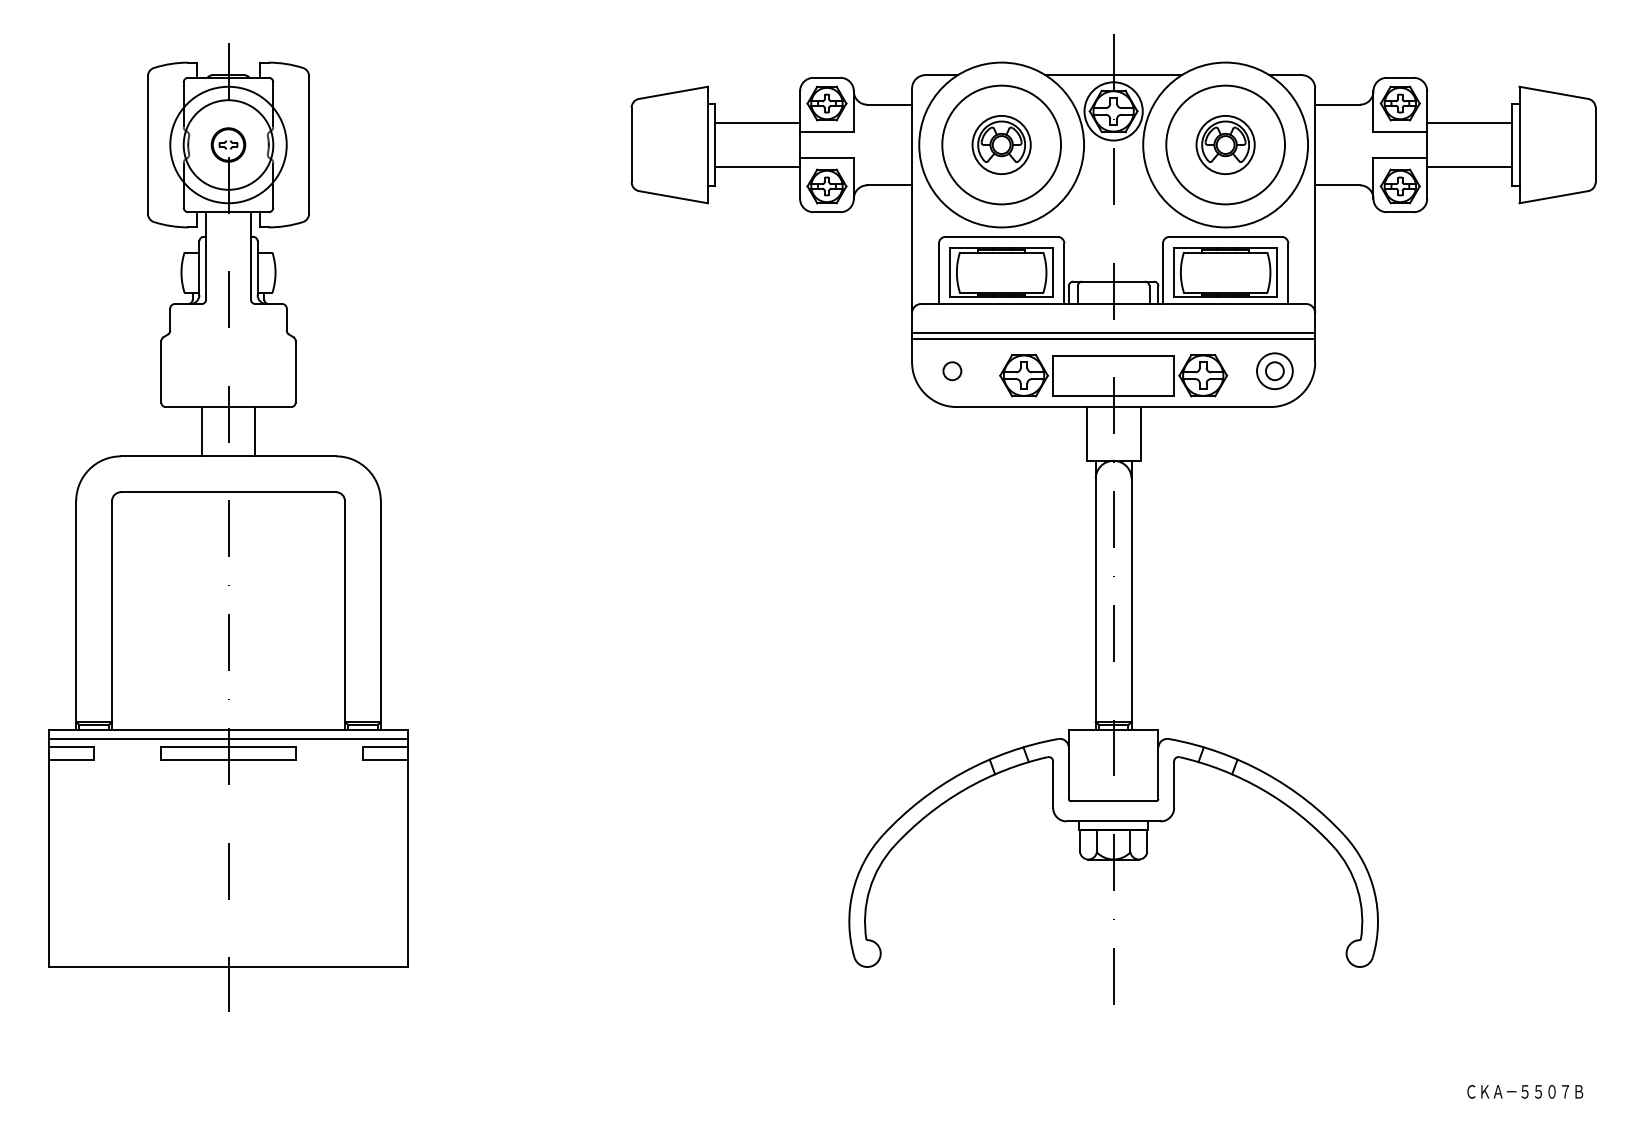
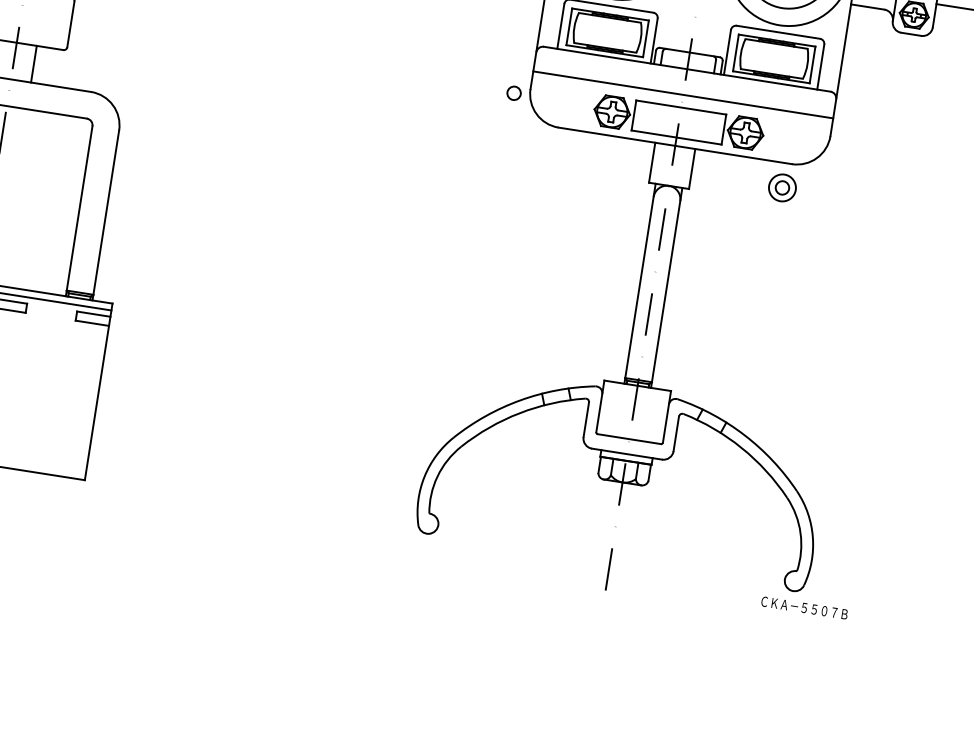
line: (1113, 333) -> (683, 91), removed
part: (1274, 370) -> (782, 187), moved
circle: (952, 371) -> (514, 93), moved
text: (1525, 1091) -> (804, 607), moved

